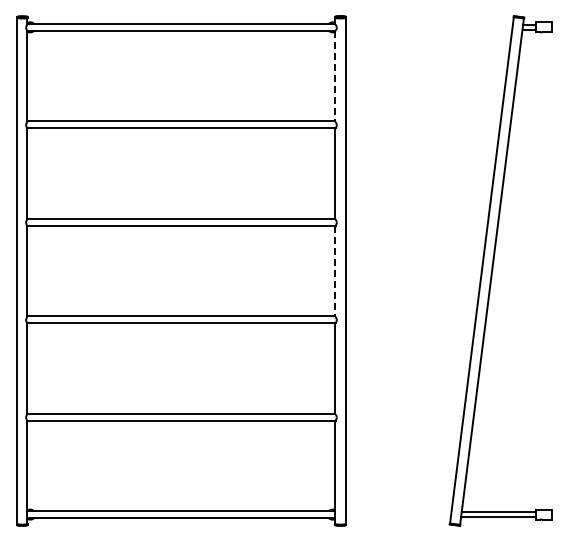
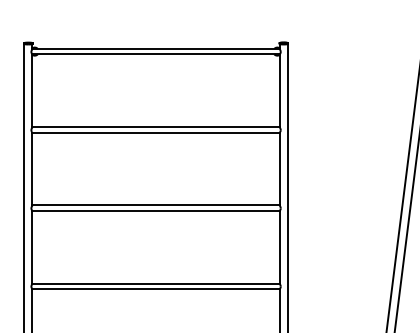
line: (335, 76) -> (279, 91), dashed -> solid
line: (335, 271) -> (279, 247), dashed -> solid

